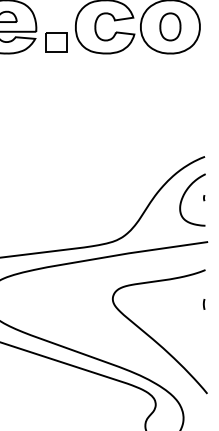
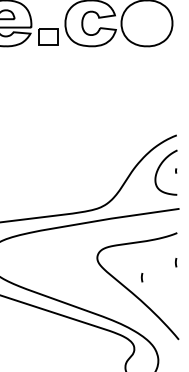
part: (169, 25) -> (146, 22), removed
curve: (164, 321) -> (141, 277), added

